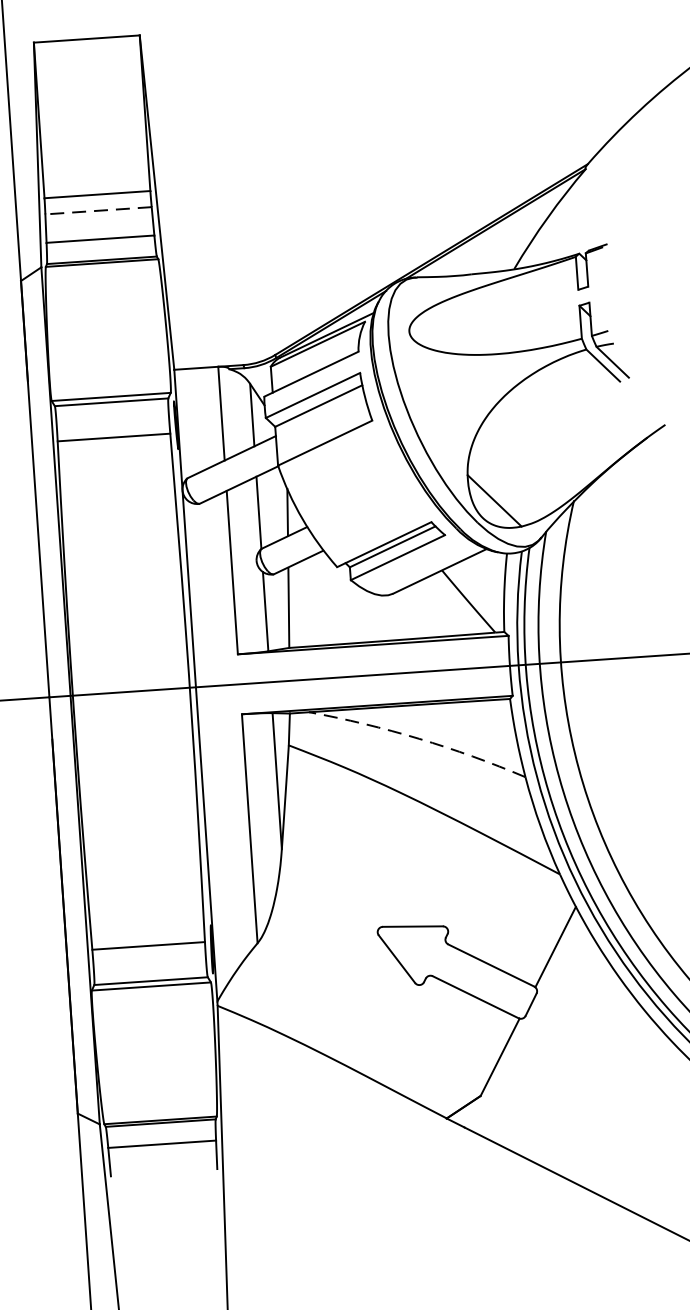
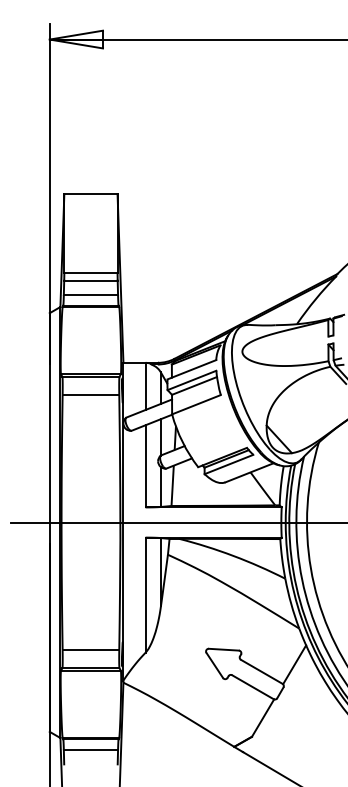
line: (97, 210) -> (90, 280), dashed -> solid
arc: (419, 737) -> (233, 555), dashed -> solid

